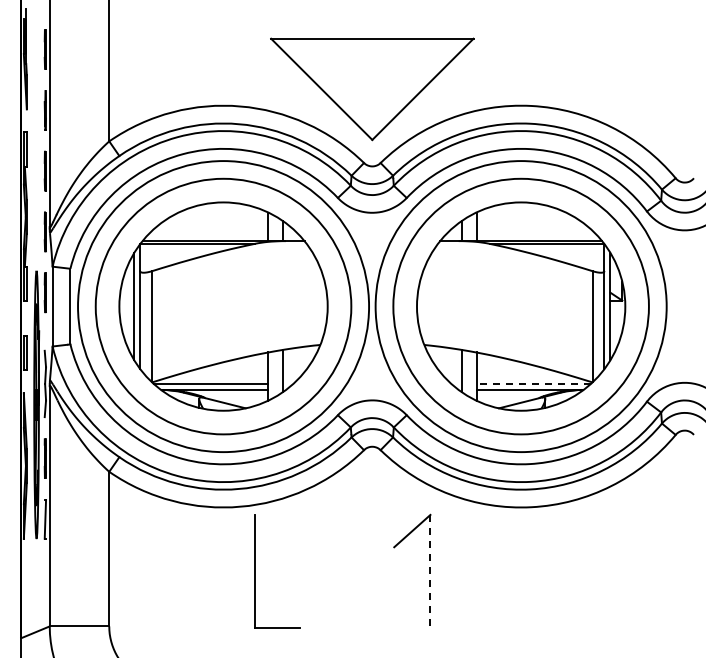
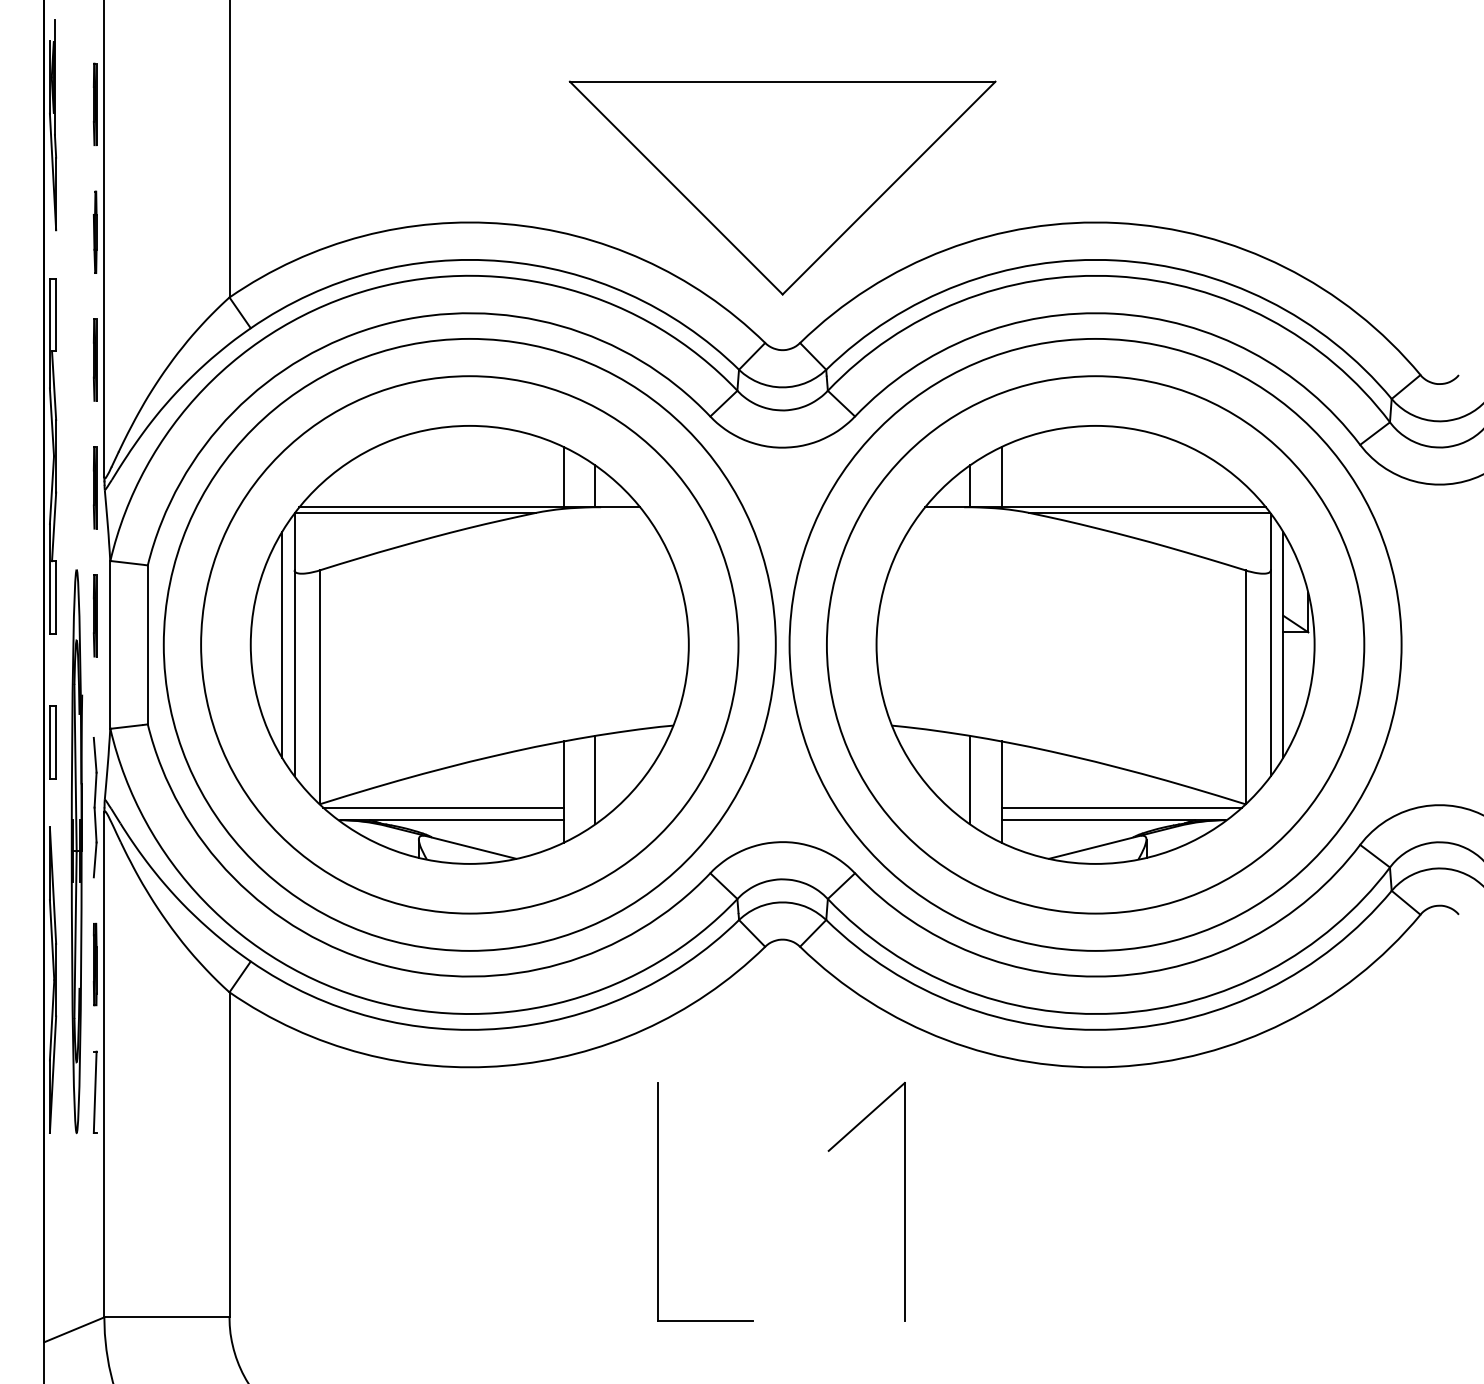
line: (533, 383) -> (1121, 806), dashed -> solid
part: (255, 571) -> (658, 1201), moved
line: (430, 571) -> (904, 1201), dashed -> solid

